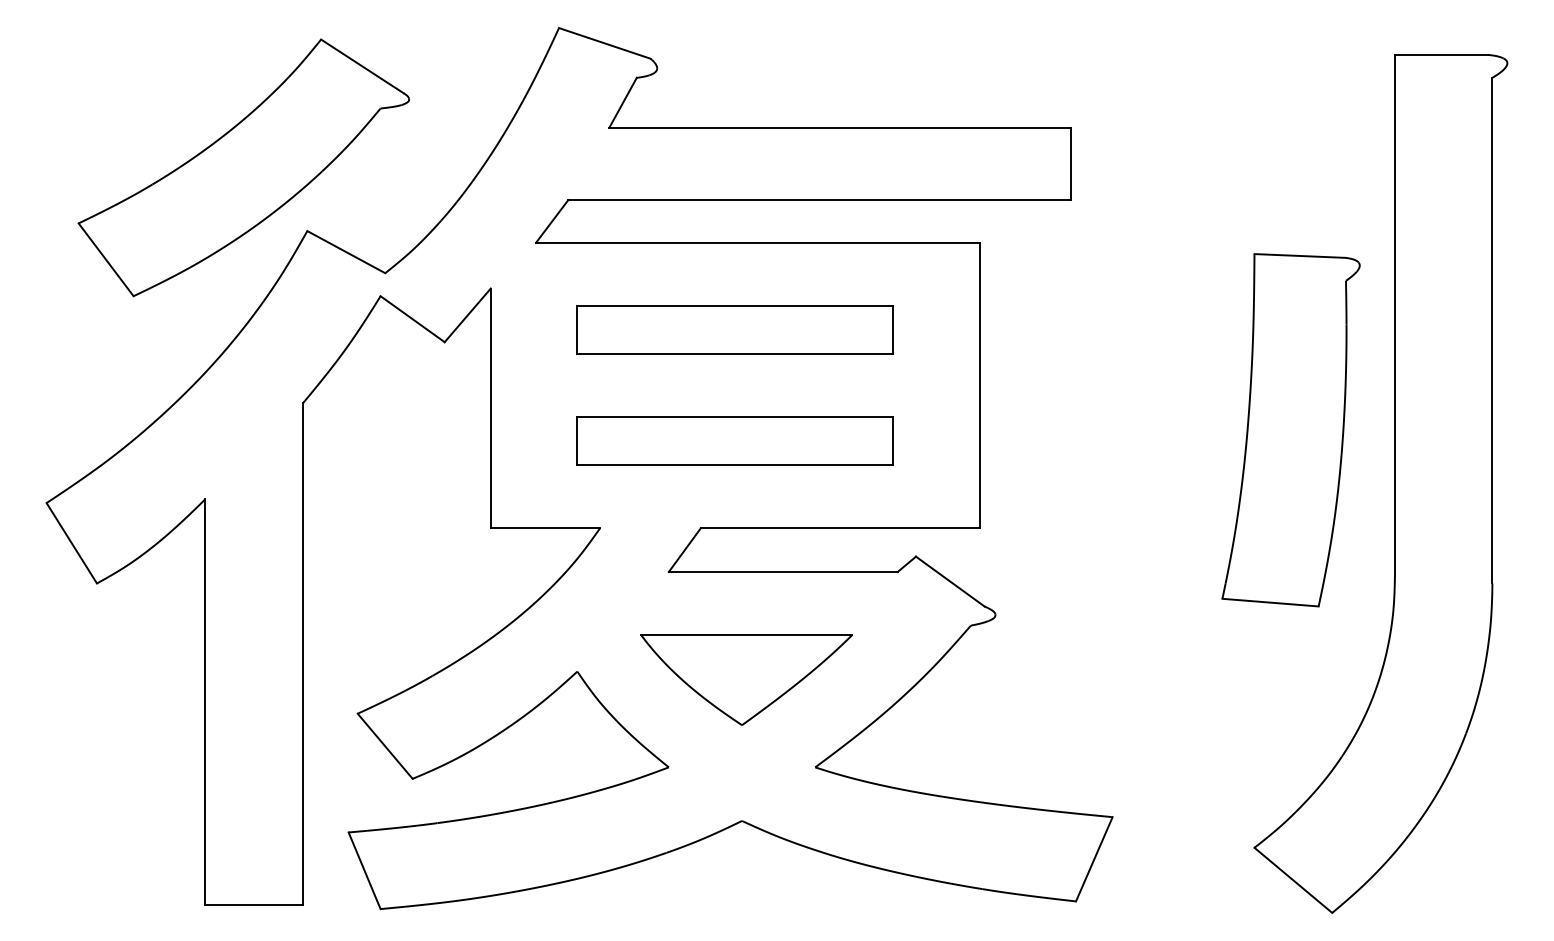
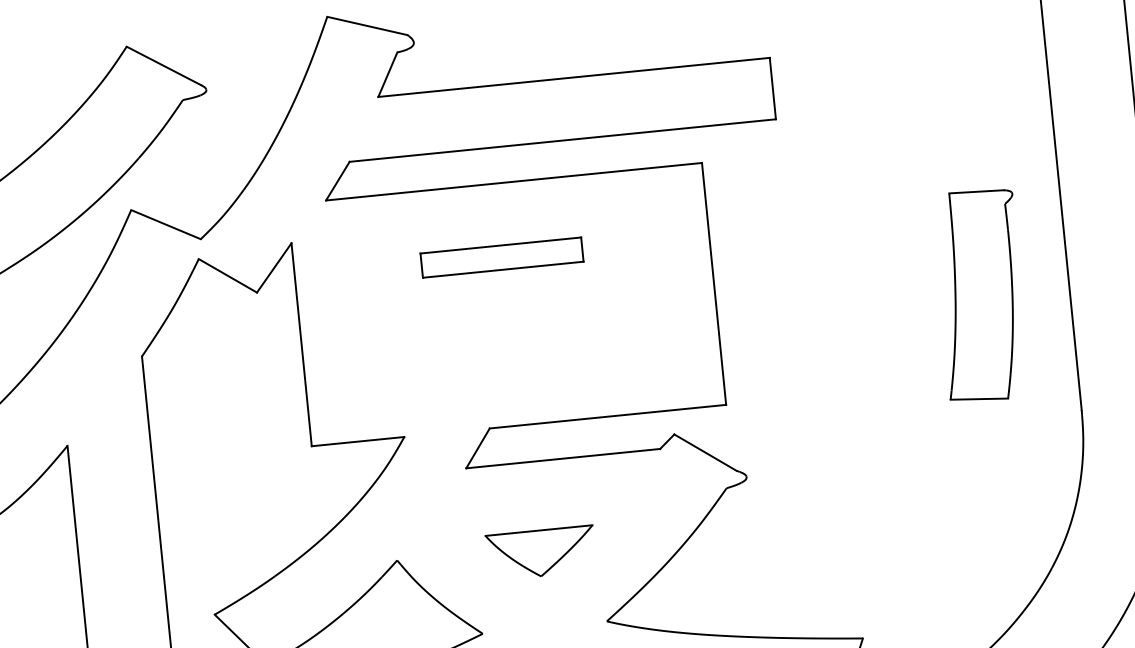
part: (734, 329) -> (501, 257), size x0.6
part: (1290, 430) -> (980, 295), size x0.7
part: (734, 440) -> (510, 351), removed
part: (746, 679) -> (541, 552), size x0.6

